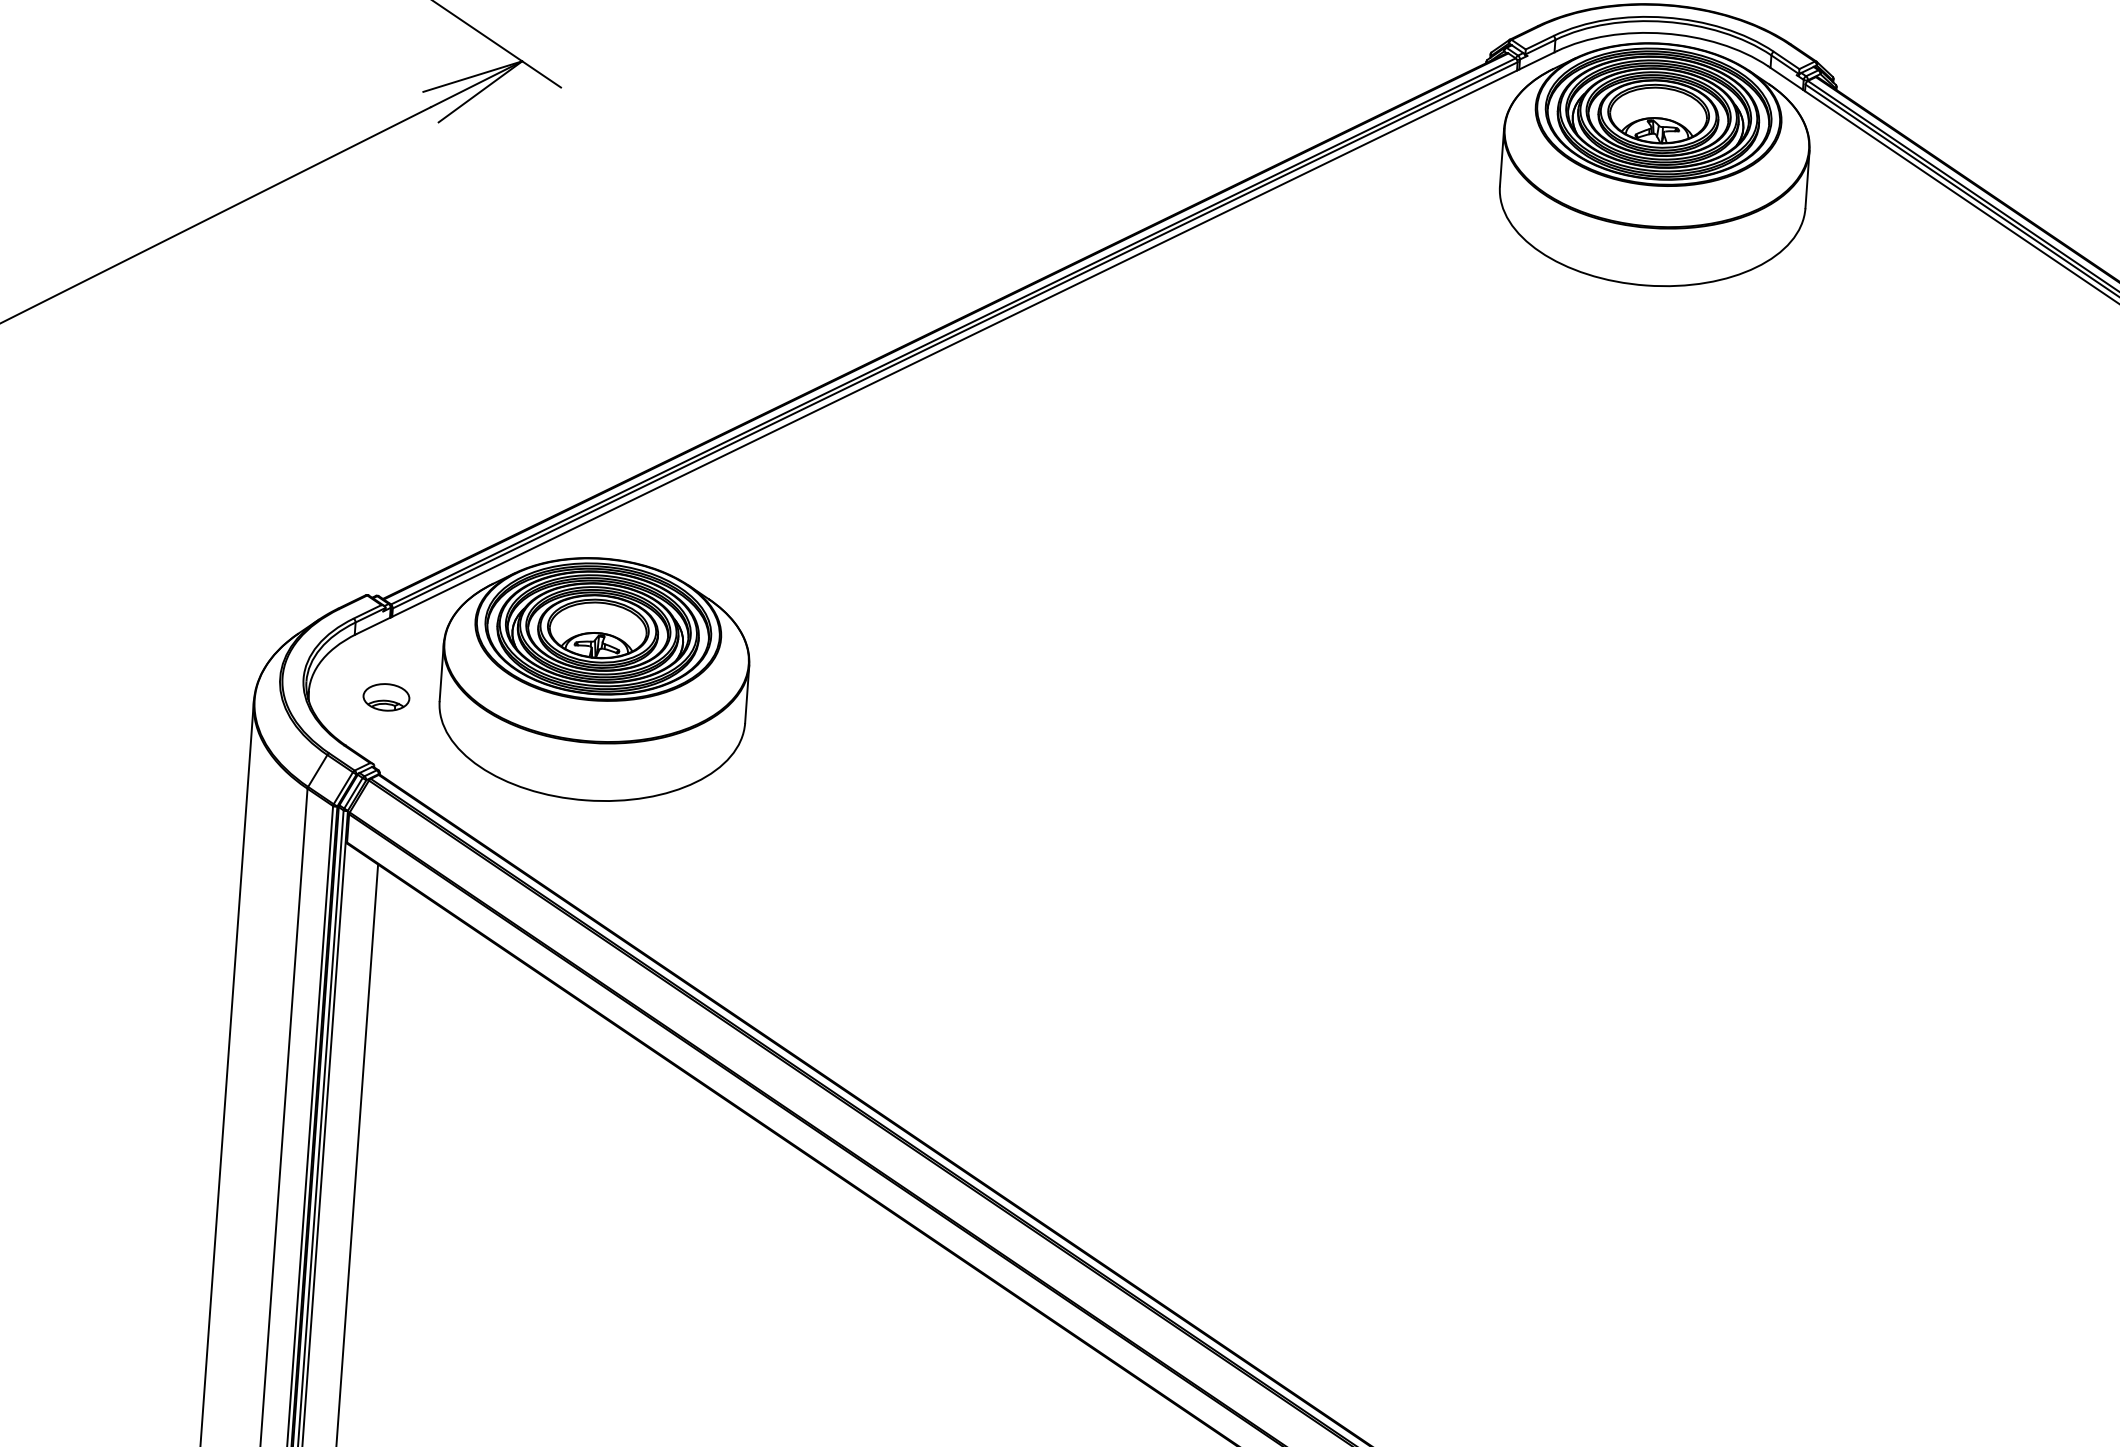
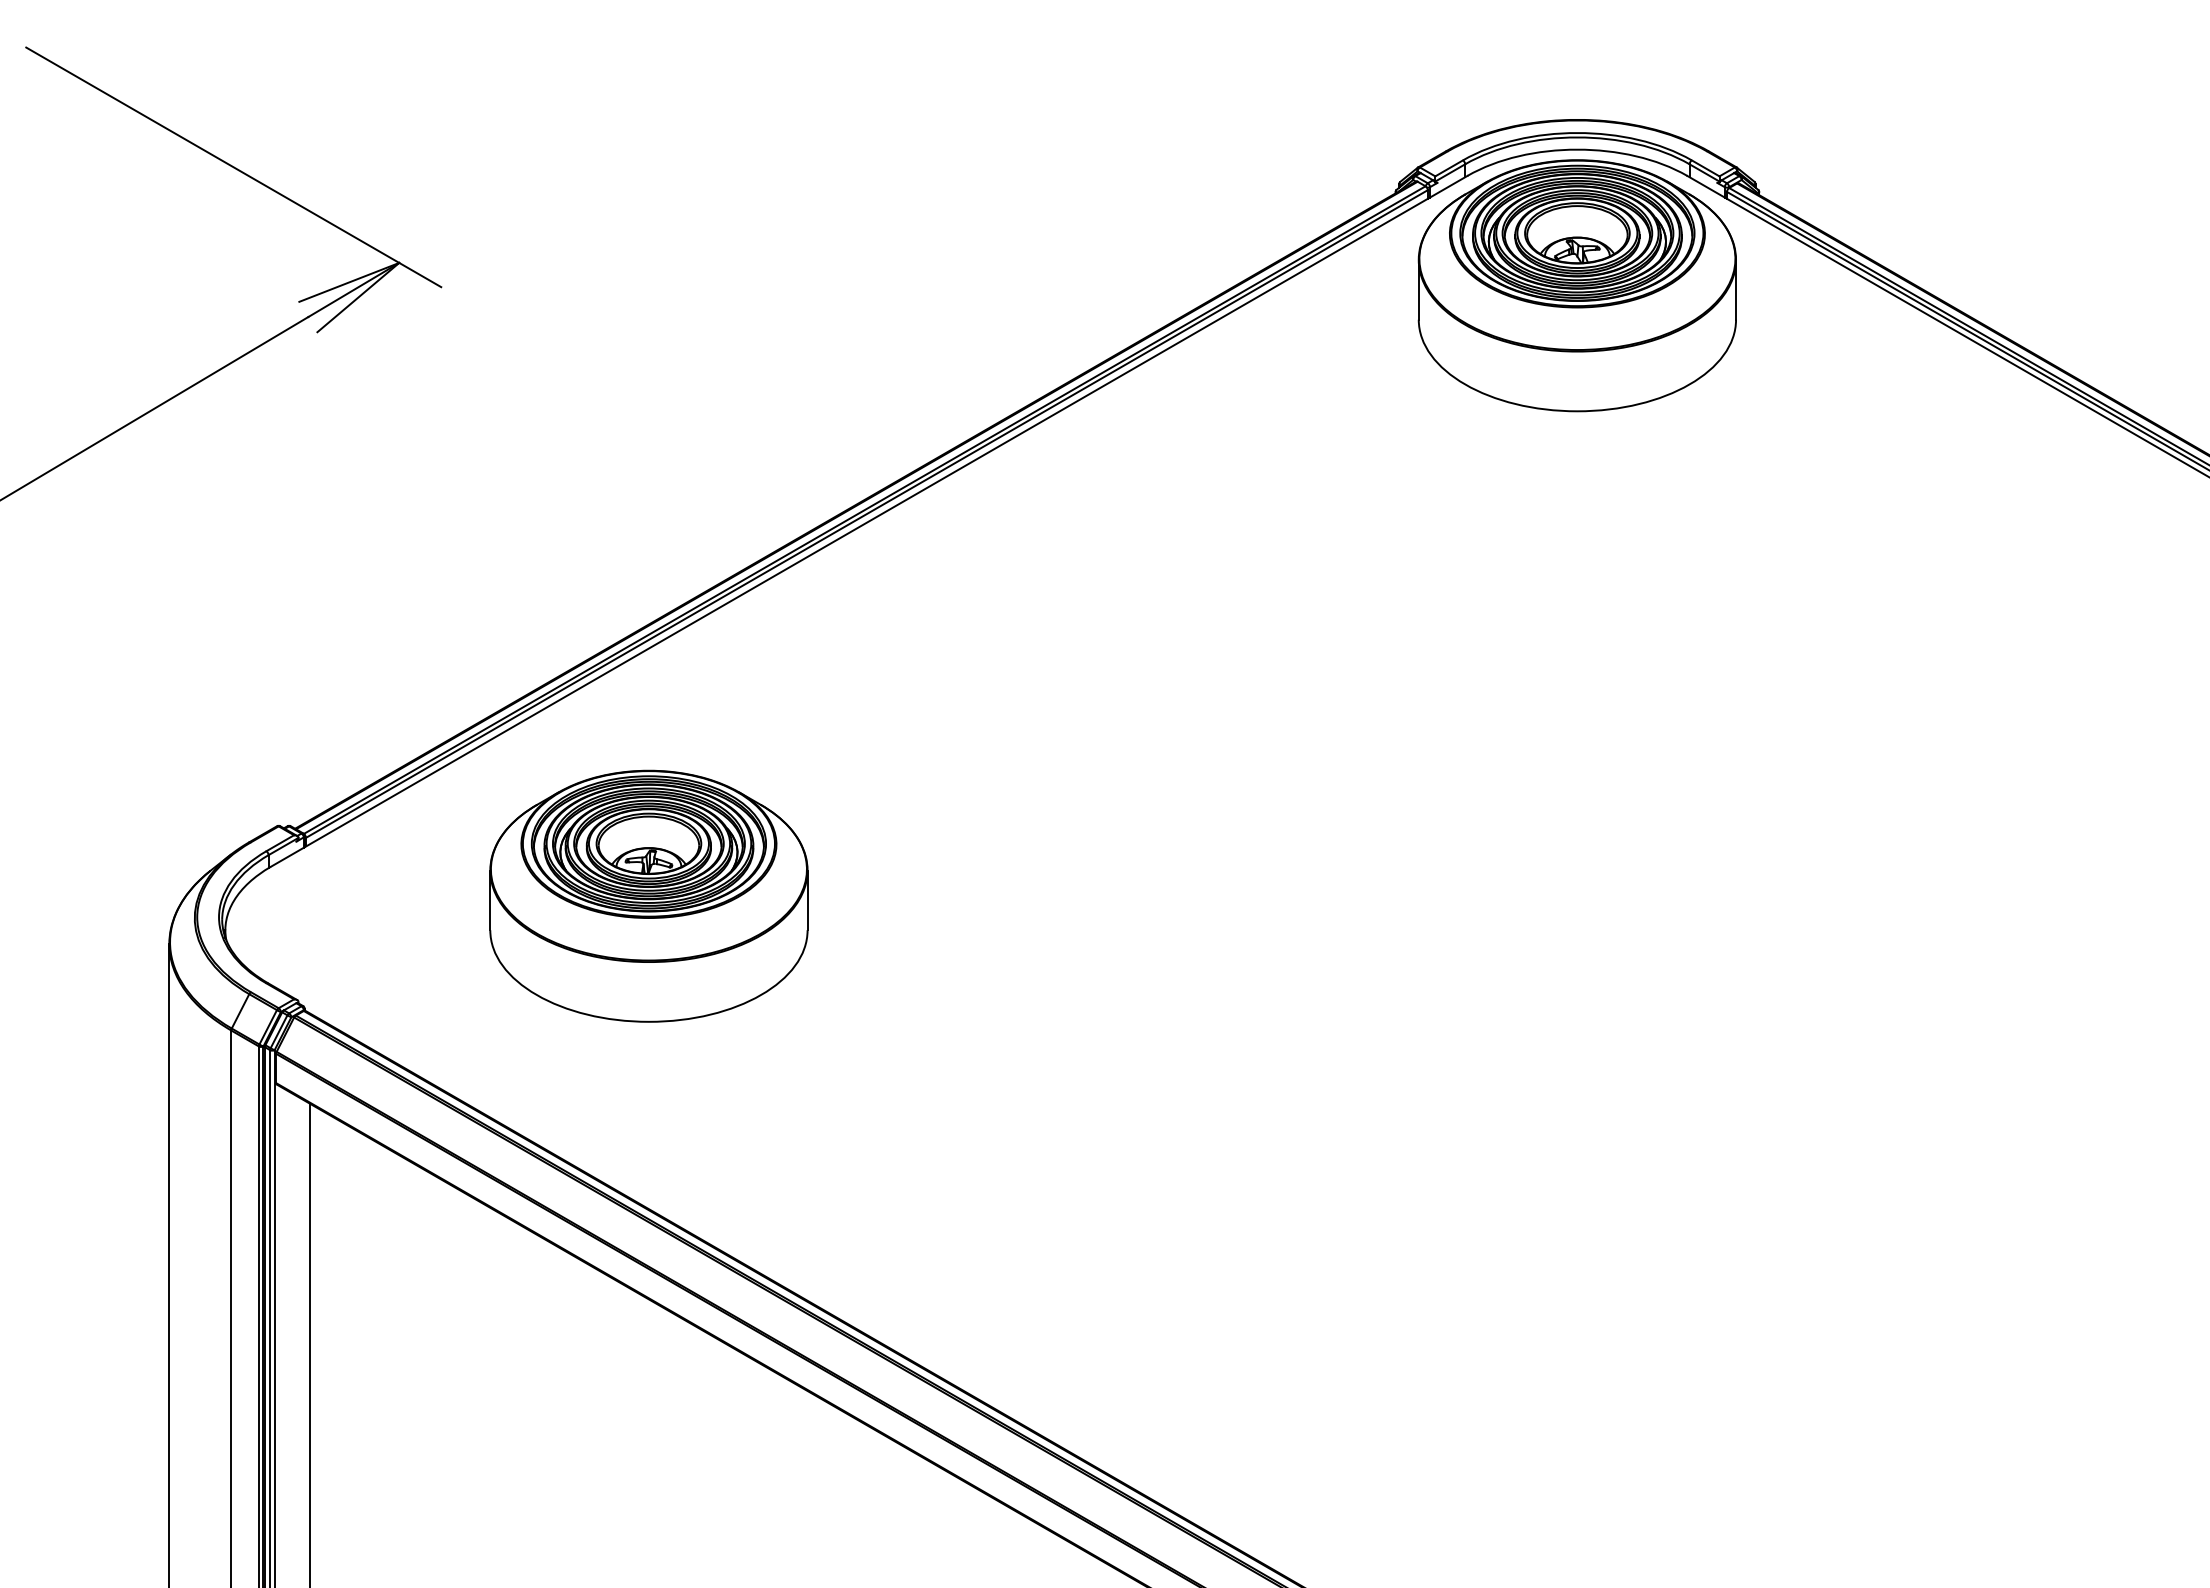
part: (594, 678) -> (648, 895), moved
part: (385, 696) -> (305, 929), removed

